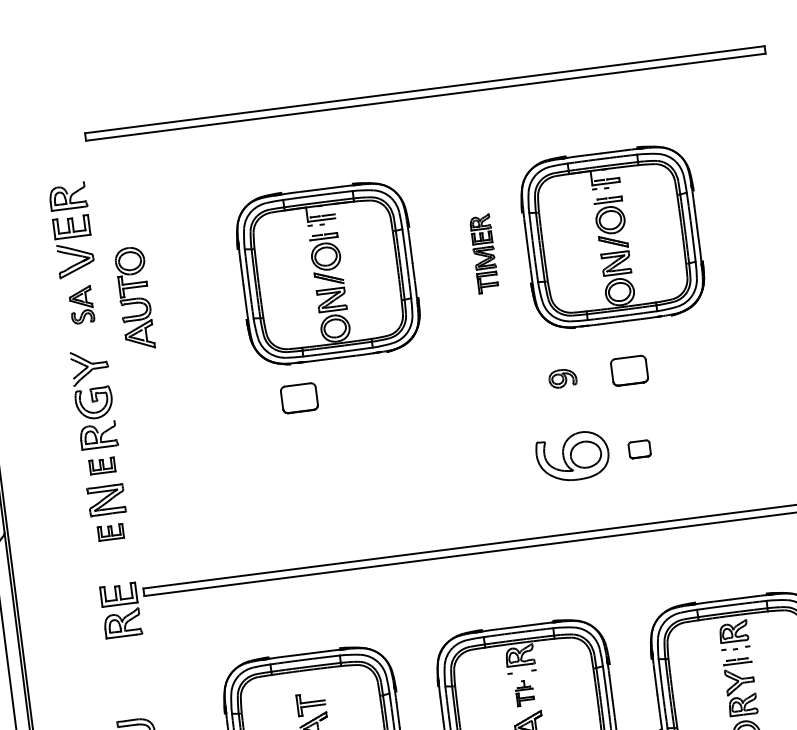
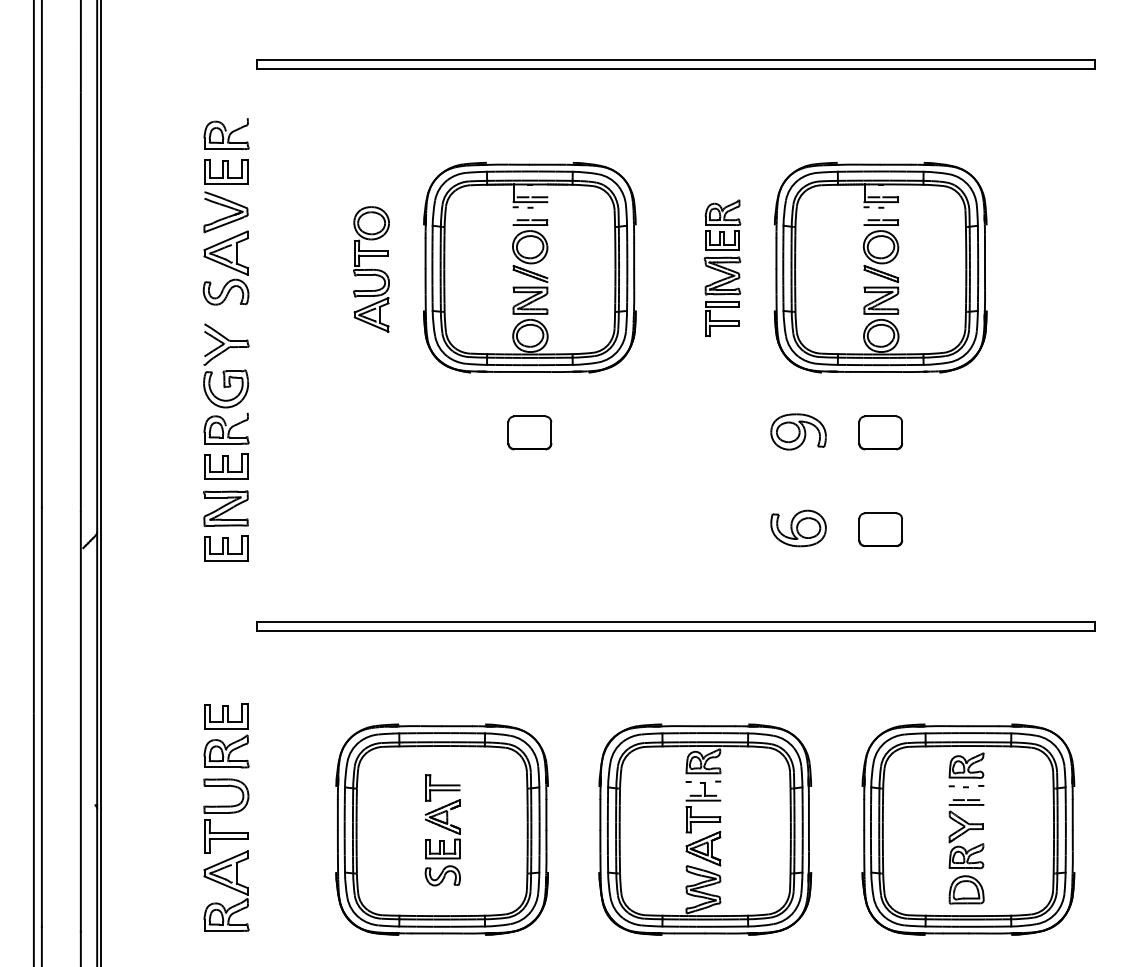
part: (484, 253) -> (722, 268), size x1.43
part: (134, 298) -> (371, 269), moved
part: (81, 304) -> (225, 267), size x1.67
part: (562, 378) -> (798, 431), size x1.67
part: (299, 397) -> (529, 432), moved
part: (639, 449) -> (880, 529), size x1.67
part: (572, 456) -> (798, 528), size x0.62
part: (102, 465) -> (226, 466), size x1.43
part: (111, 532) -> (226, 548), size x1.43
part: (121, 610) -> (226, 735), moved
part: (524, 692) -> (703, 807), size x1.67

